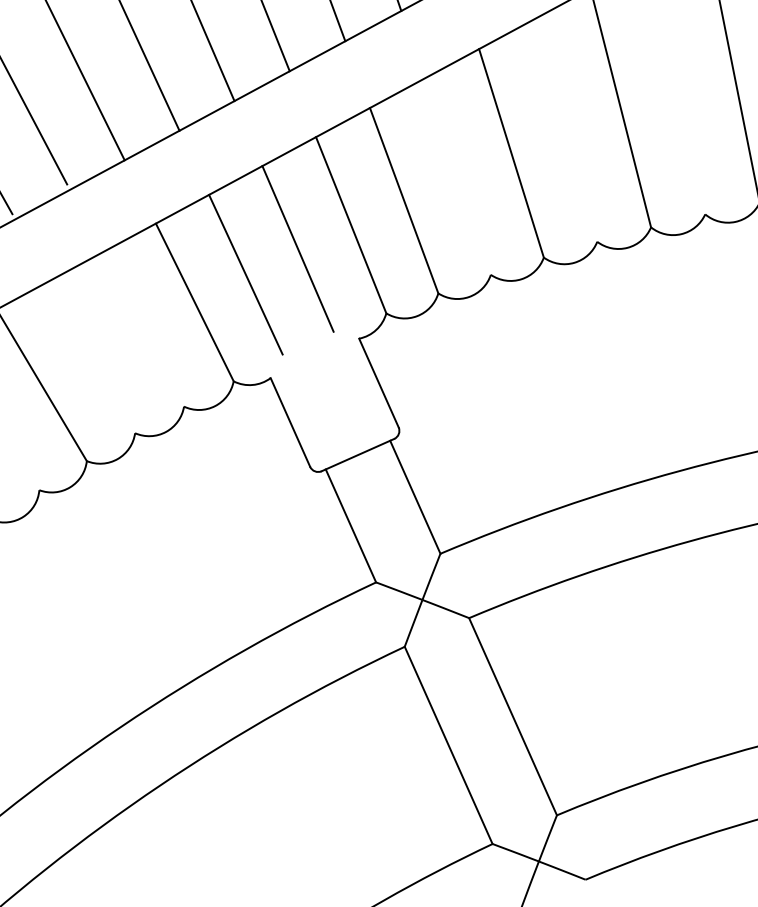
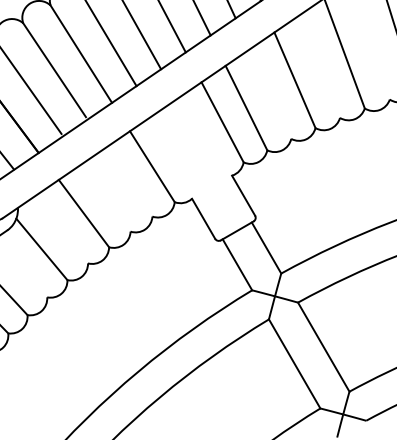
line: (298, 247) -> (198, 135), removed
line: (244, 275) -> (174, 151), removed

